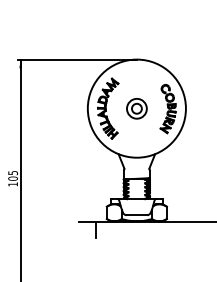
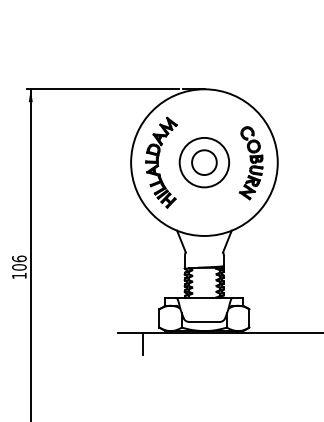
part: (136, 108) -> (203, 162), size x1.67
text: (12, 172) -> (18, 258), 105 -> 106

